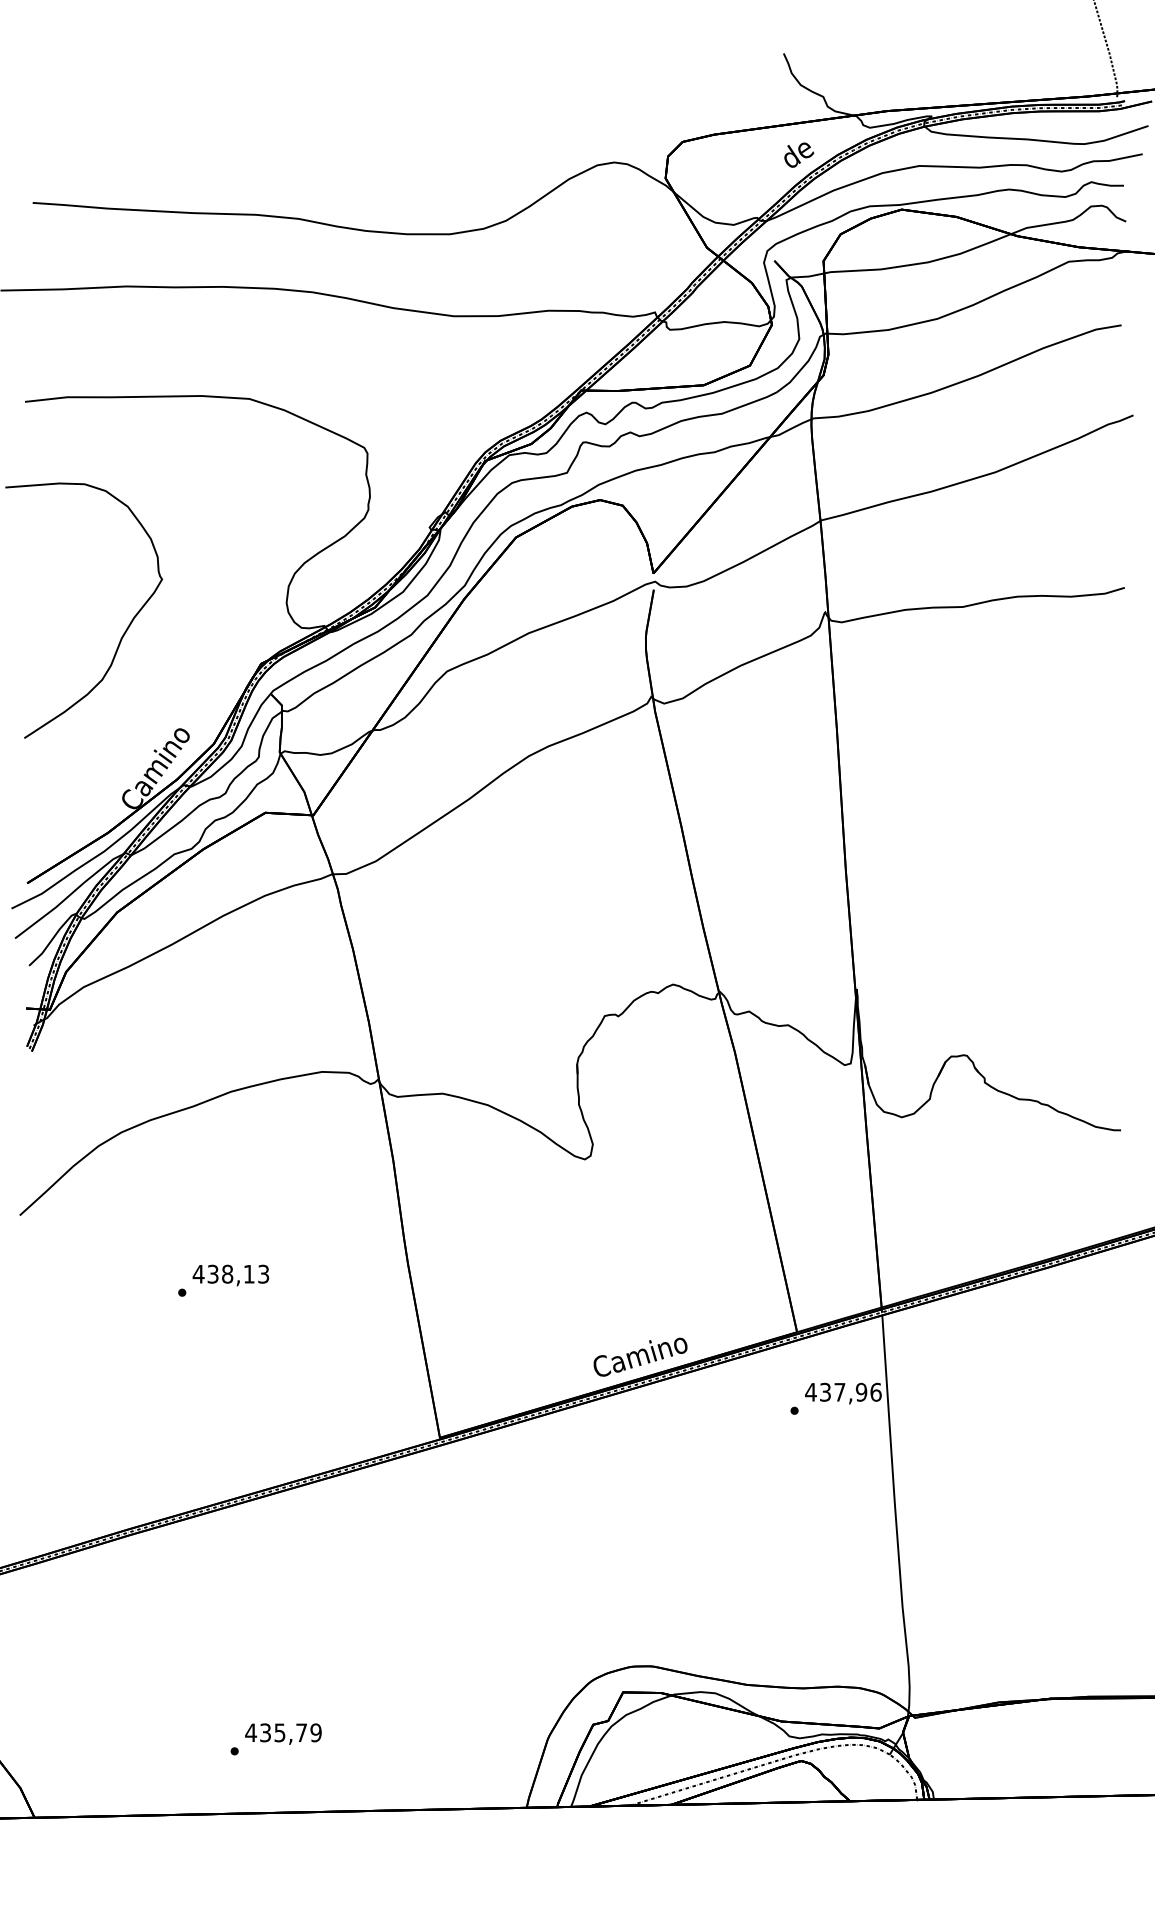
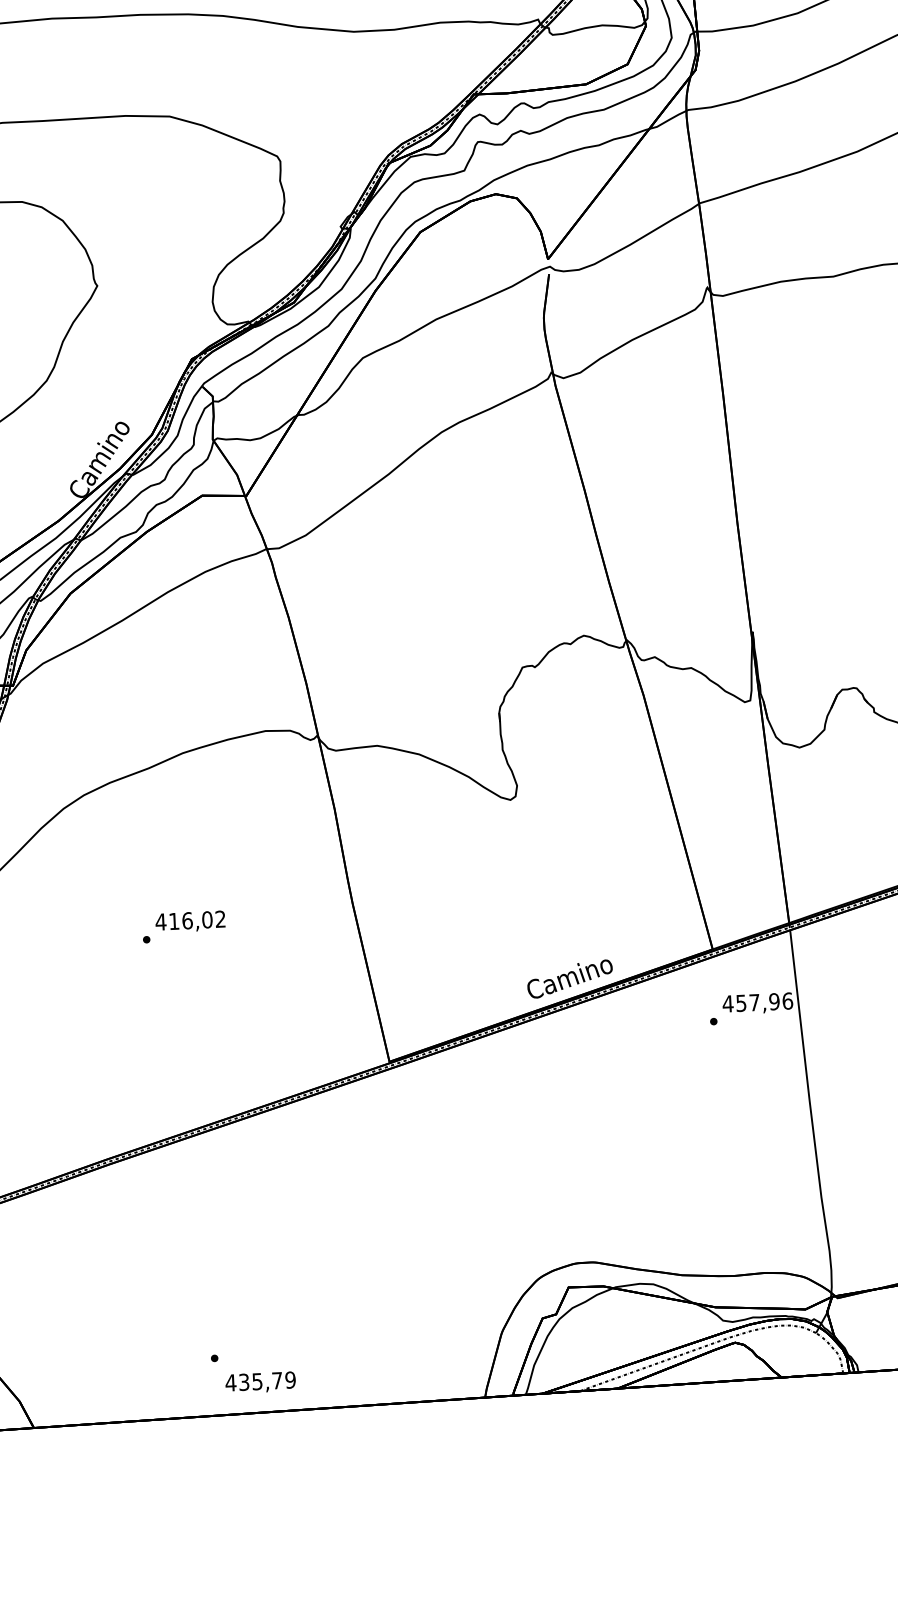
text: (238, 1273) -> (197, 919), 438,13 -> 416,02
text: (825, 1391) -> (741, 1002), 437,96 -> 457,96
text: (283, 1733) -> (260, 1382), moved

